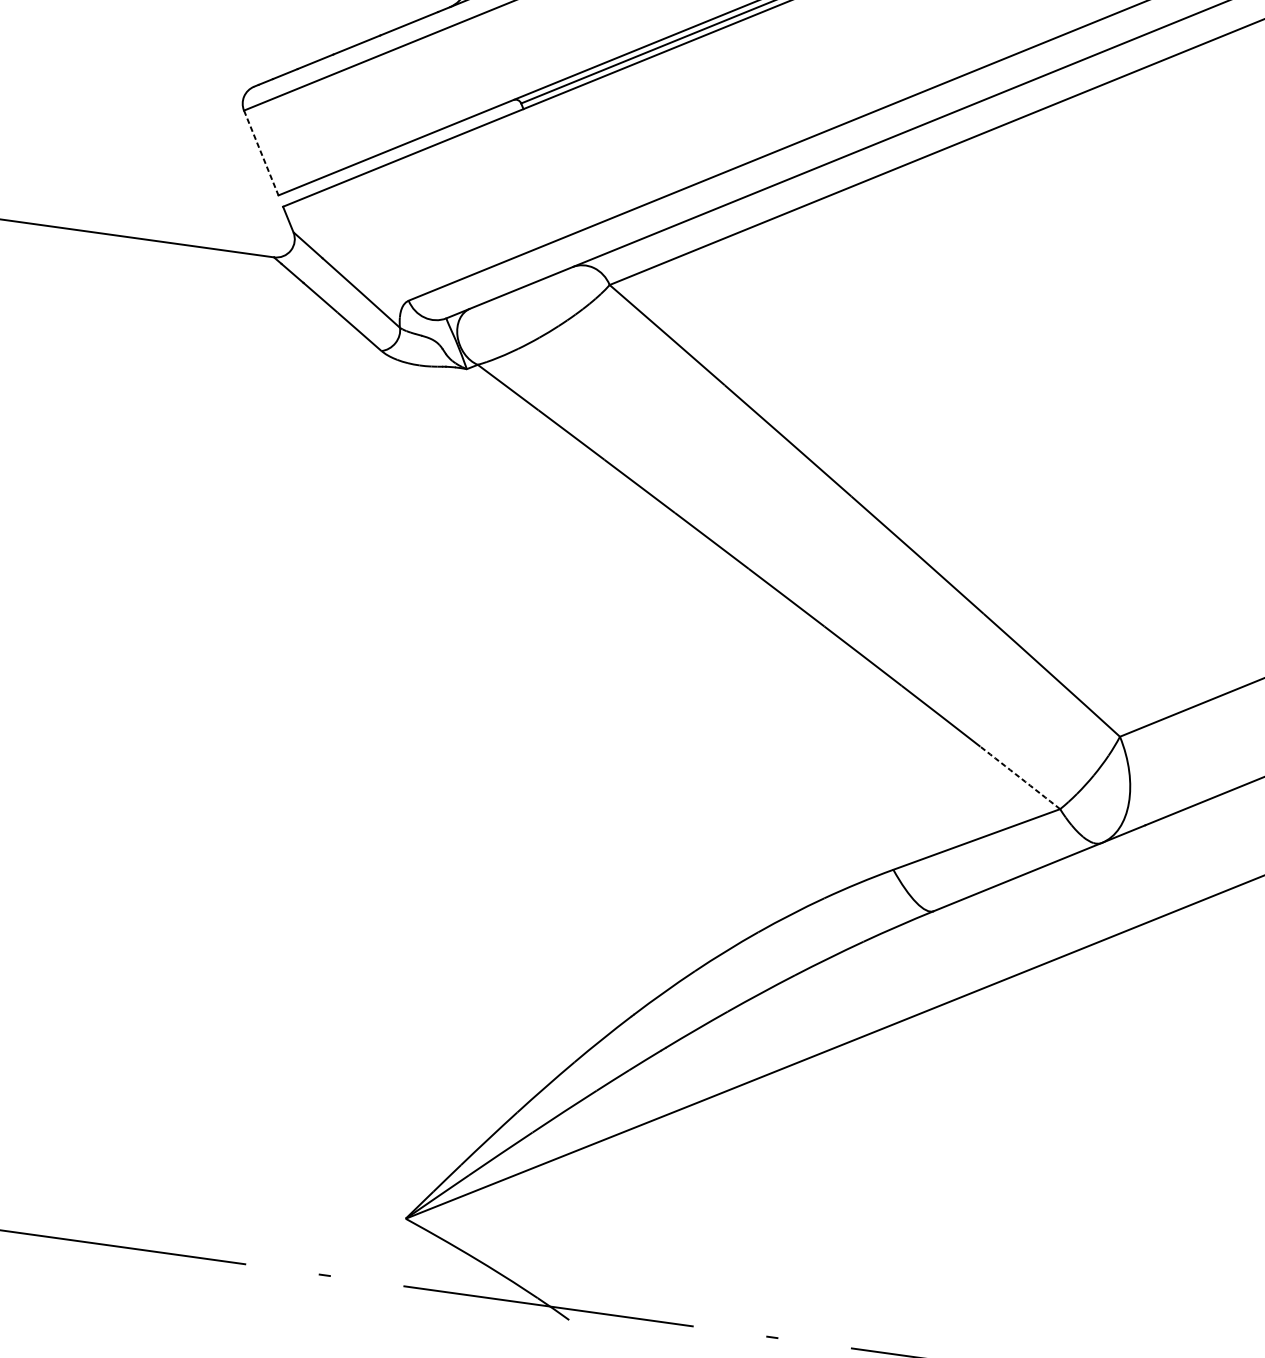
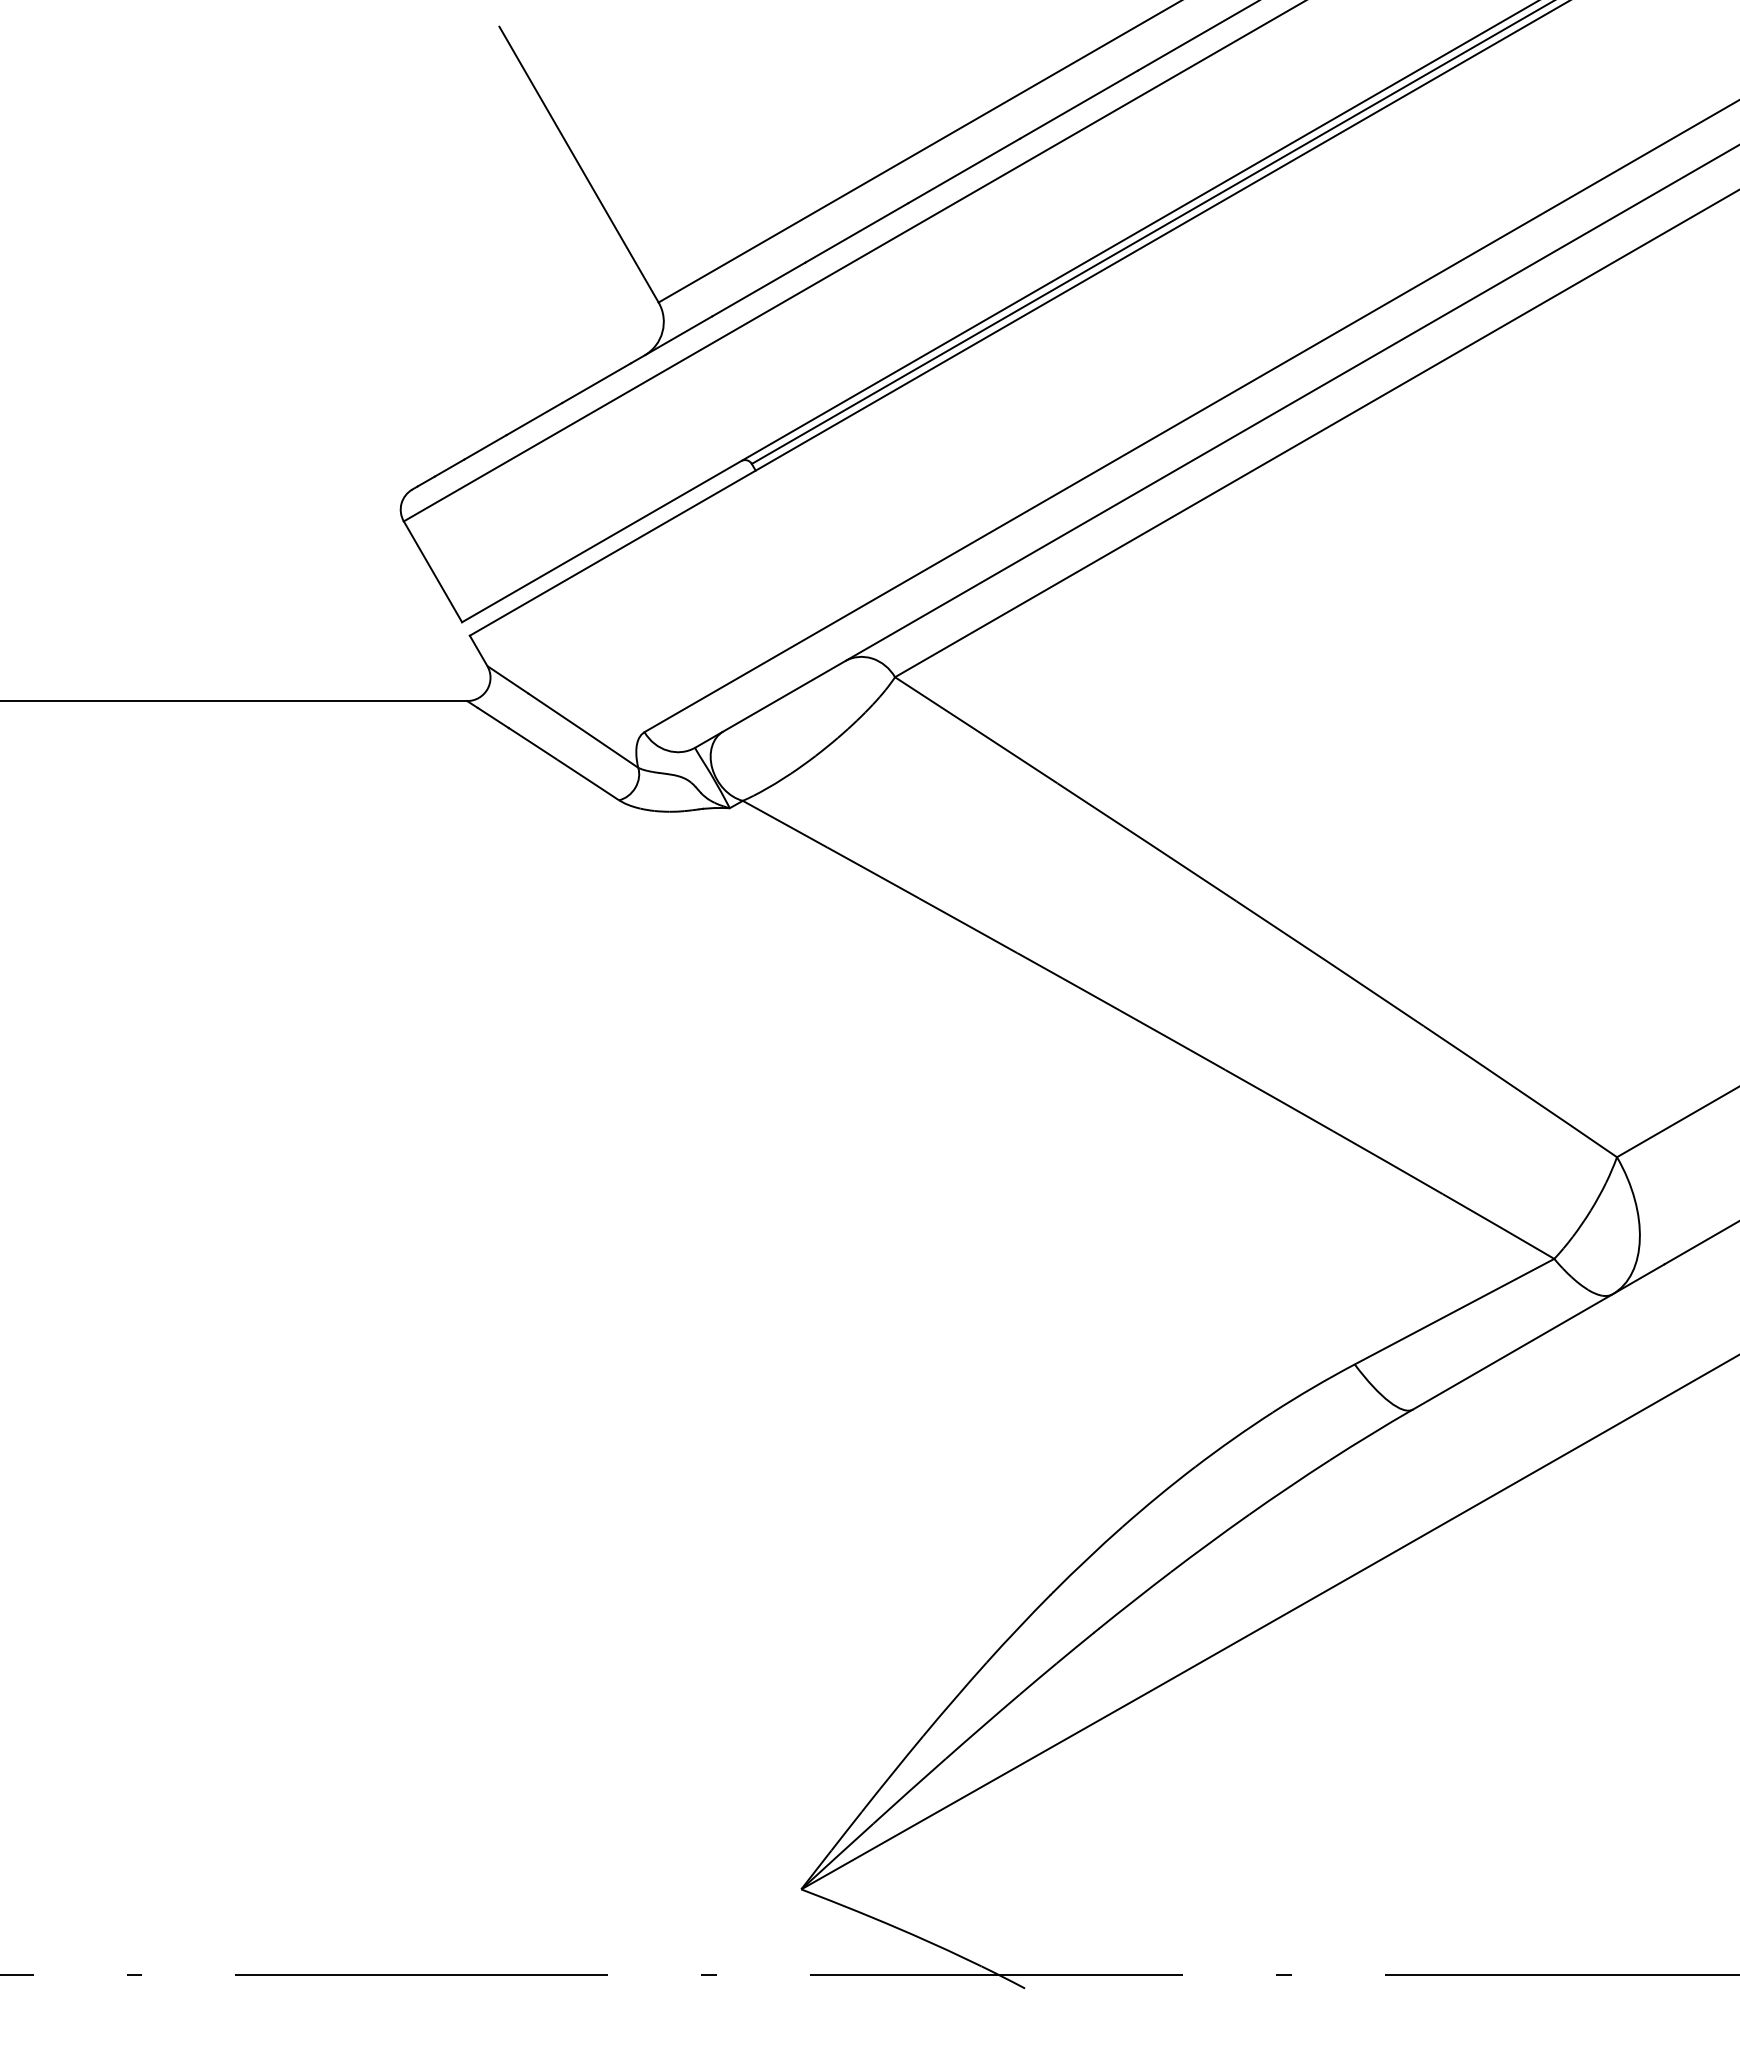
line: (261, 153) -> (433, 572), dashed -> solid
arc: (1020, 777) -> (1498, 1226), dashed -> solid

